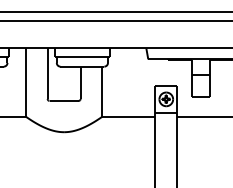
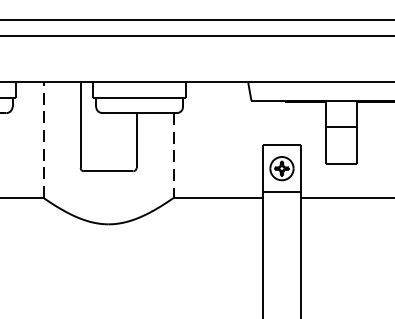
line: (25, 82) -> (43, 139), solid -> dashed
line: (102, 92) -> (173, 156), solid -> dashed

